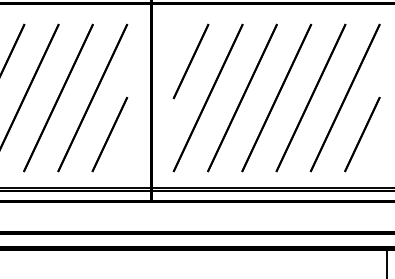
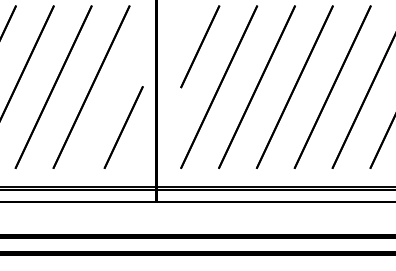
line: (109, 134) -> (123, 127), moved

